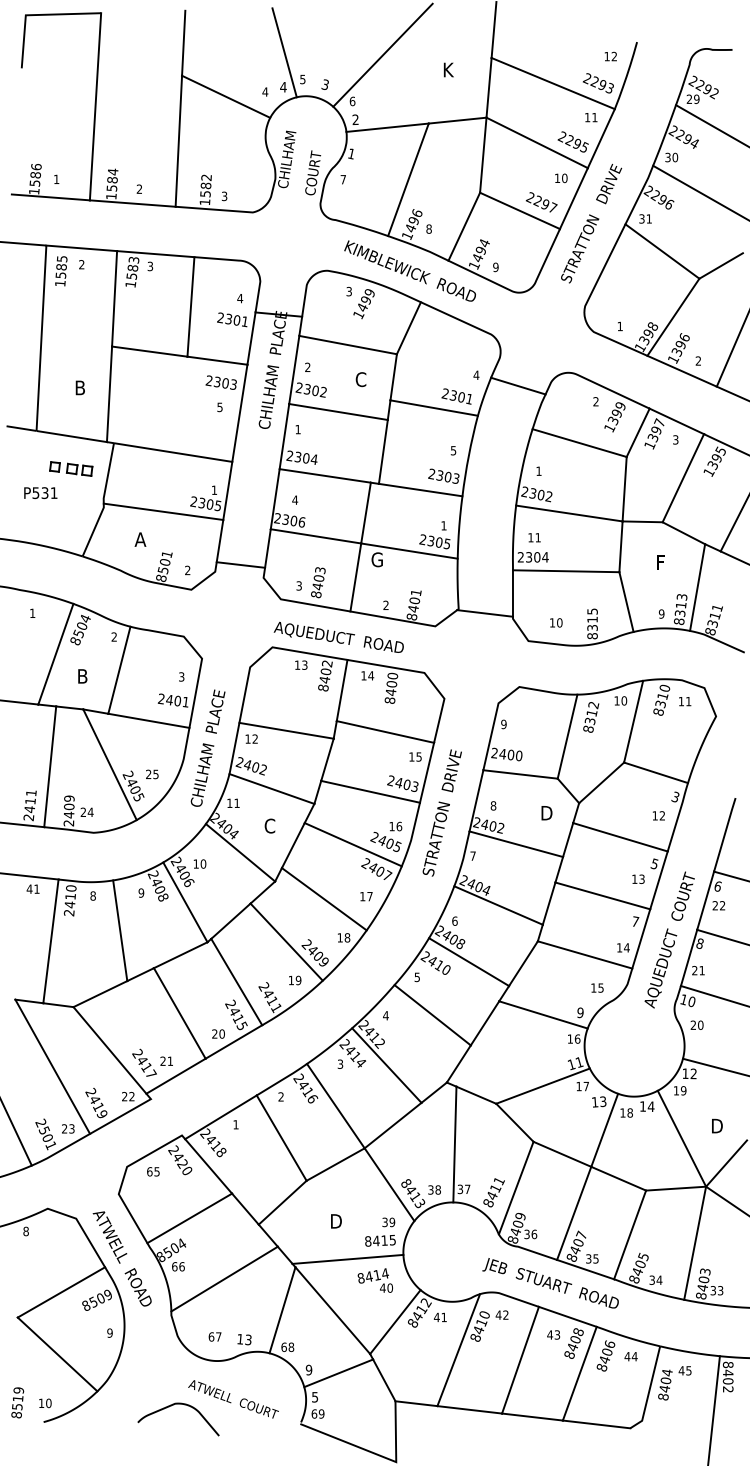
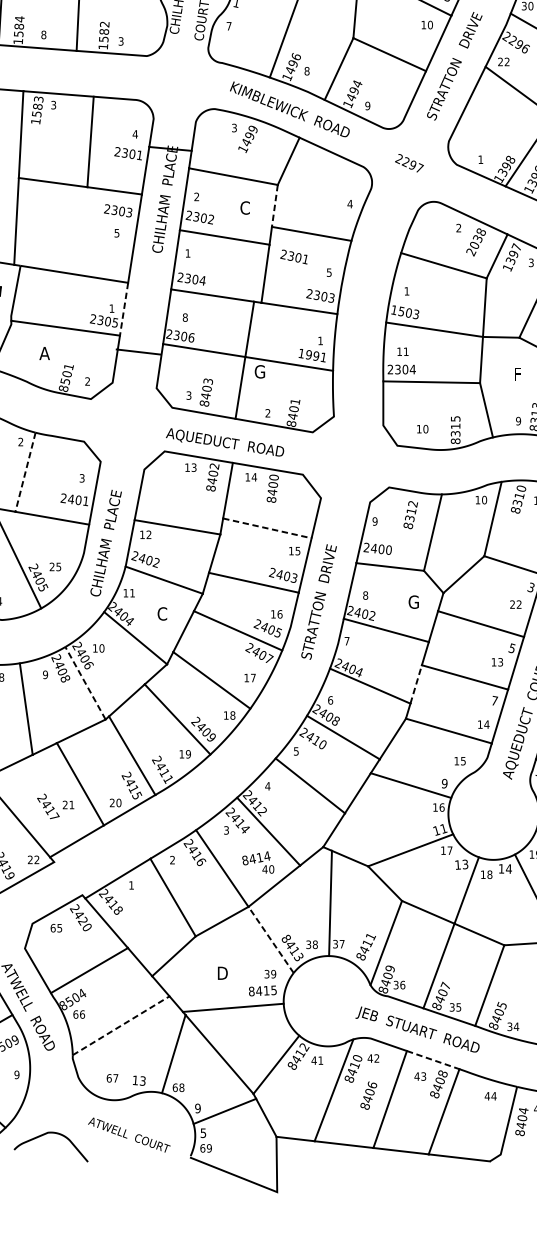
text: (139, 188) -> (43, 34), 2 -> 8
text: (541, 202) -> (409, 163), moved
text: (645, 218) -> (503, 61), 31 -> 22
line: (393, 377) -> (274, 206), solid -> dashed
line: (518, 385) -> (388, 213), removed
text: (456, 396) -> (293, 257), moved
text: (614, 417) -> (475, 242), 1399 -> 2038
line: (227, 491) -> (123, 309), solid -> dashed
text: (536, 494) -> (404, 312), 2302 -> 1503
text: (295, 499) -> (185, 317), 4 -> 8
text: (434, 541) -> (311, 355), 2305 -> 1991
line: (240, 564) -> (138, 351), moved
line: (484, 613) -> (357, 420), removed
line: (119, 670) -> (25, 472), solid -> dashed
text: (591, 717) -> (411, 515), moved
line: (385, 731) -> (267, 527), solid -> dashed
text: (546, 812) -> (413, 601), D -> G
text: (654, 815) -> (511, 604), 12 -> 22
line: (185, 902) -> (85, 683), solid -> dashed
line: (549, 903) -> (416, 684), solid -> dashed
text: (152, 1062) -> (55, 806), moved
line: (389, 1184) -> (271, 939), solid -> dashed
line: (225, 1278) -> (121, 1025), solid -> dashed
text: (374, 1280) -> (257, 862), moved
line: (567, 1316) -> (432, 1059), solid -> dashed
text: (605, 1355) -> (368, 1095), moved
curve: (171, 1406) -> (44, 1135), moved

